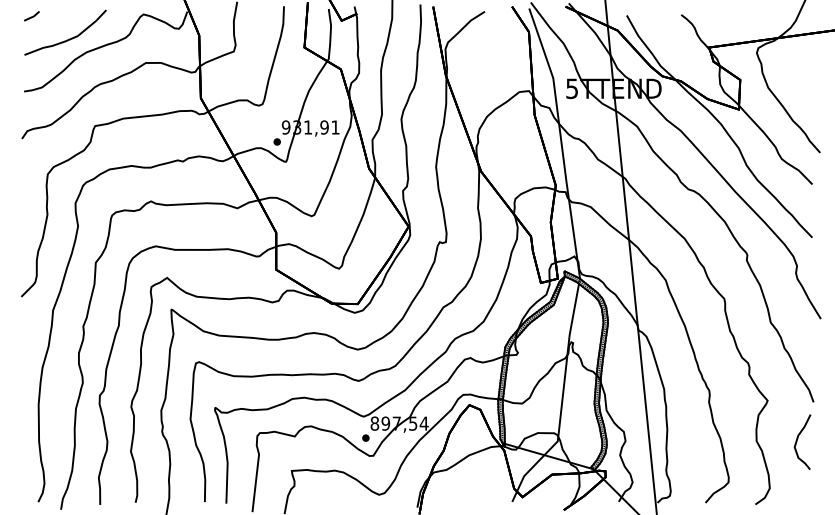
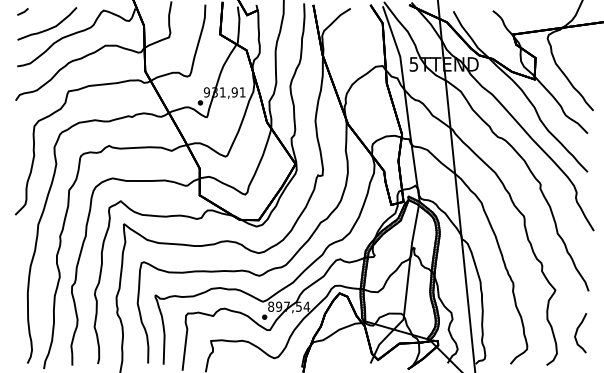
curve: (798, 441) -> (577, 332), moved

